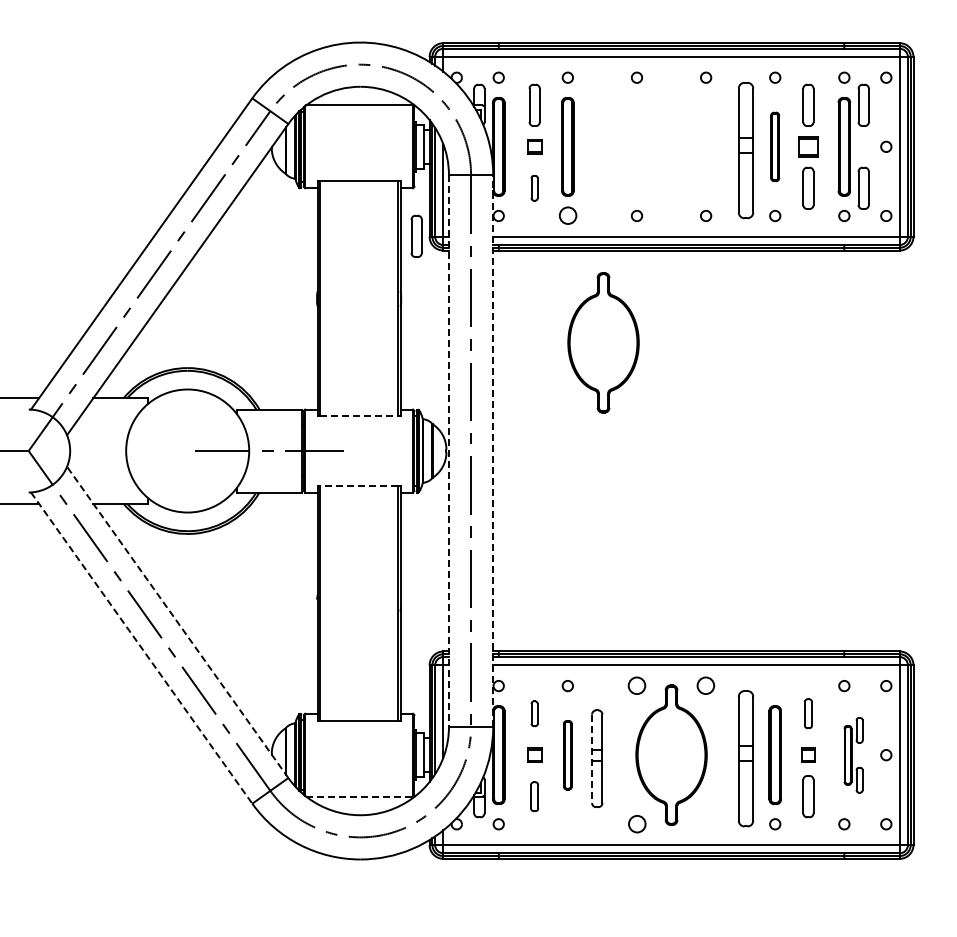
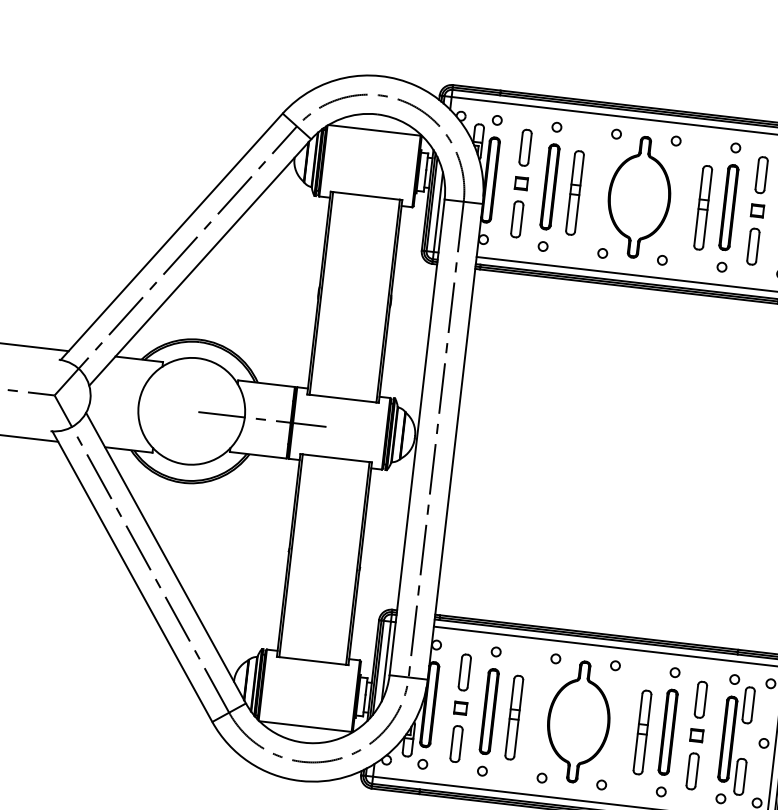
part: (774, 146) -> (728, 207), size x1.43
part: (808, 146) -> (757, 210), size x0.71
part: (597, 150) -> (575, 193), added
part: (745, 150) -> (702, 207), size x0.71
part: (534, 187) -> (517, 218), size x1.67
circle: (567, 216) -> (542, 246), size x0.62
part: (416, 235) -> (410, 248), removed
part: (603, 342) -> (639, 196), moved
line: (359, 416) -> (343, 398), dashed -> solid
line: (448, 451) -> (416, 437), dashed -> solid
line: (493, 451) -> (455, 442), dashed -> solid
line: (359, 485) -> (336, 458), dashed -> solid
line: (177, 622) -> (165, 558), dashed -> solid
line: (141, 648) -> (132, 577), dashed -> solid
circle: (636, 686) -> (555, 659), size x0.62
circle: (706, 686) -> (615, 666), size x0.62
circle: (775, 686) -> (675, 673), added
part: (534, 713) -> (464, 672), size x1.67
part: (808, 713) -> (701, 699), size x1.43
part: (567, 755) -> (488, 711), size x1.43
part: (853, 755) -> (735, 740), size x1.67
part: (745, 758) -> (642, 732), size x0.71
line: (592, 759) -> (510, 717), dashed -> solid
line: (360, 796) -> (306, 726), dashed -> solid
part: (534, 796) -> (456, 743), size x1.43
circle: (567, 824) -> (482, 771), added
circle: (636, 824) -> (541, 778), size x0.62
circle: (706, 824) -> (601, 785), added

